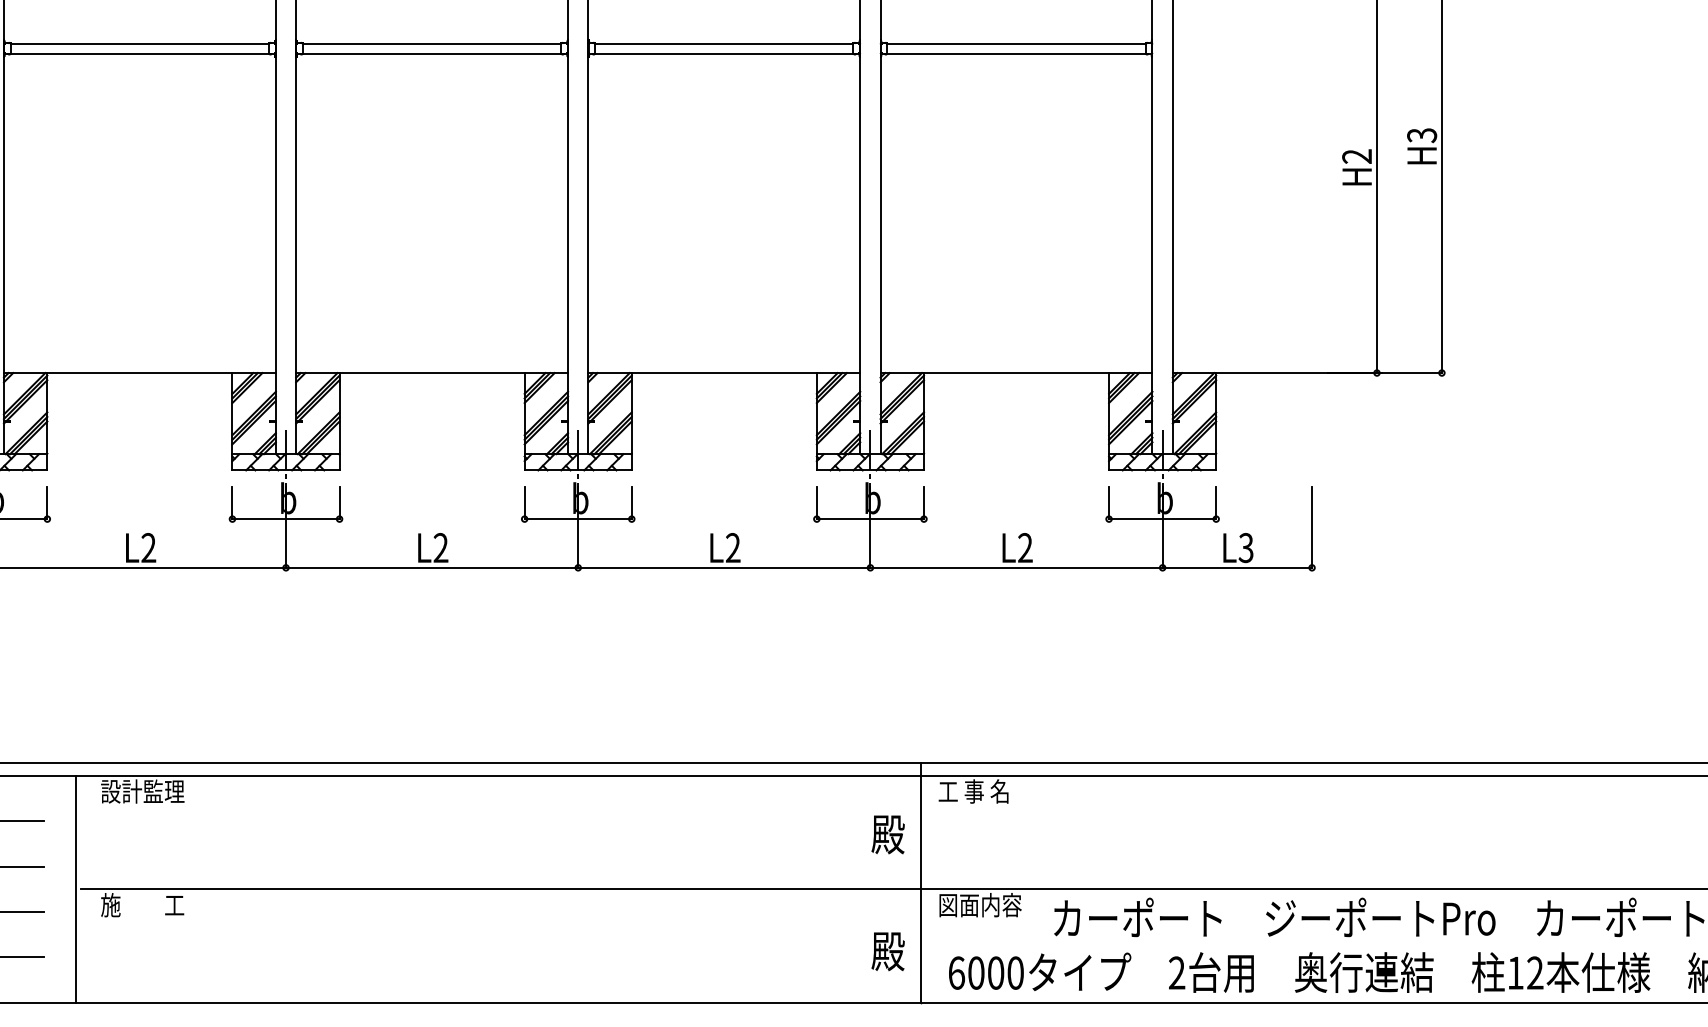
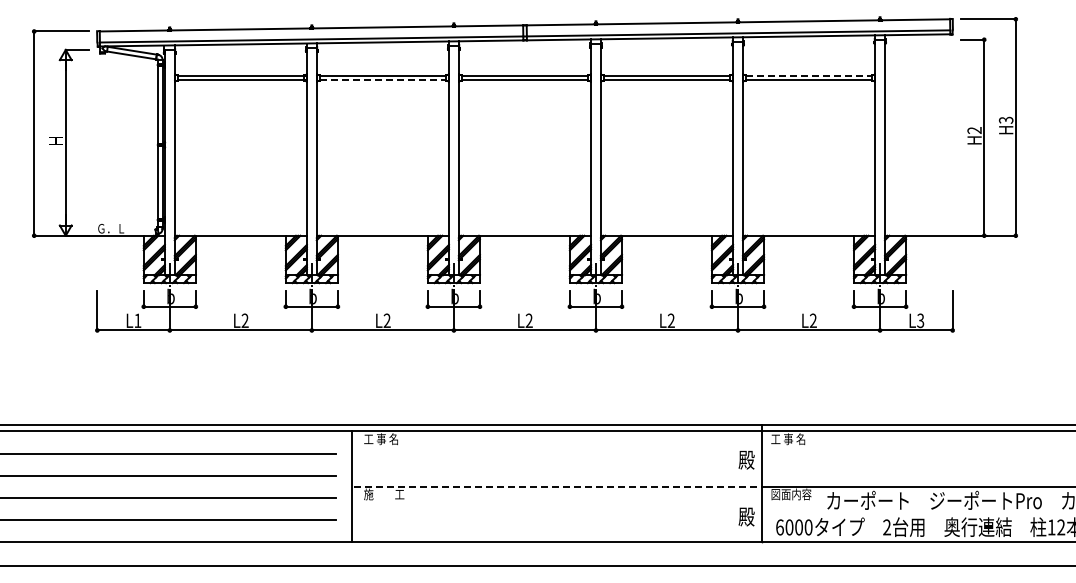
line: (1017, 43) -> (809, 75), solid -> dashed
line: (139, 53) -> (382, 80), solid -> dashed
text: (143, 792) -> (384, 439), 設計監理 -> 工 事 名
line: (501, 888) -> (558, 486), solid -> dashed

